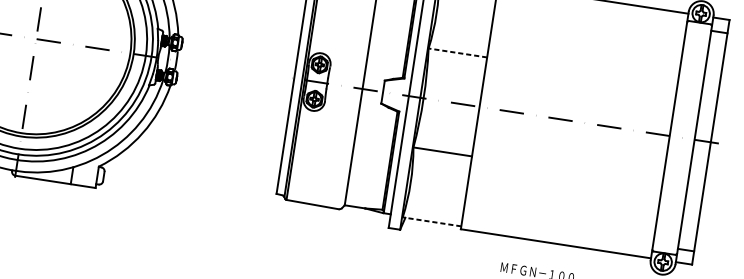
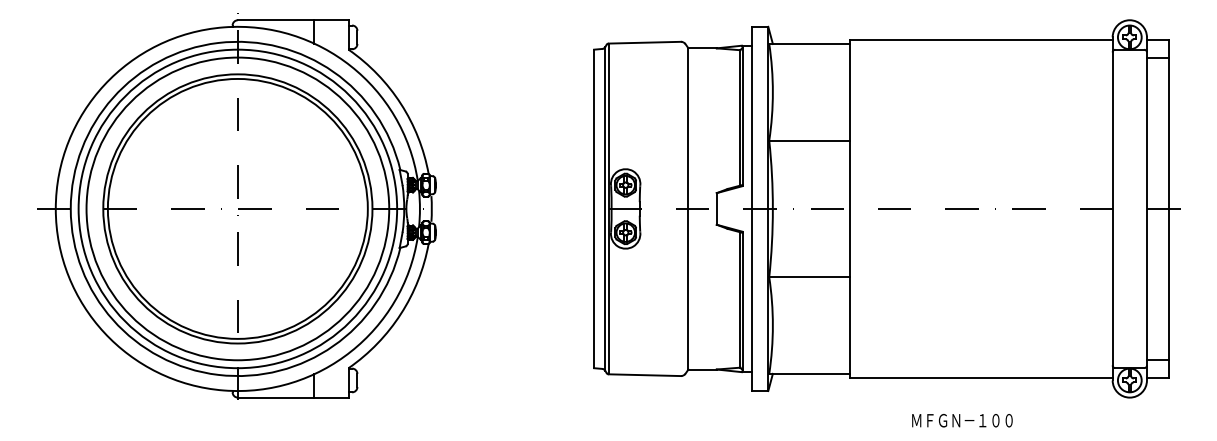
line: (457, 52) -> (809, 140), dashed -> solid
line: (431, 221) -> (809, 373), dashed -> solid

